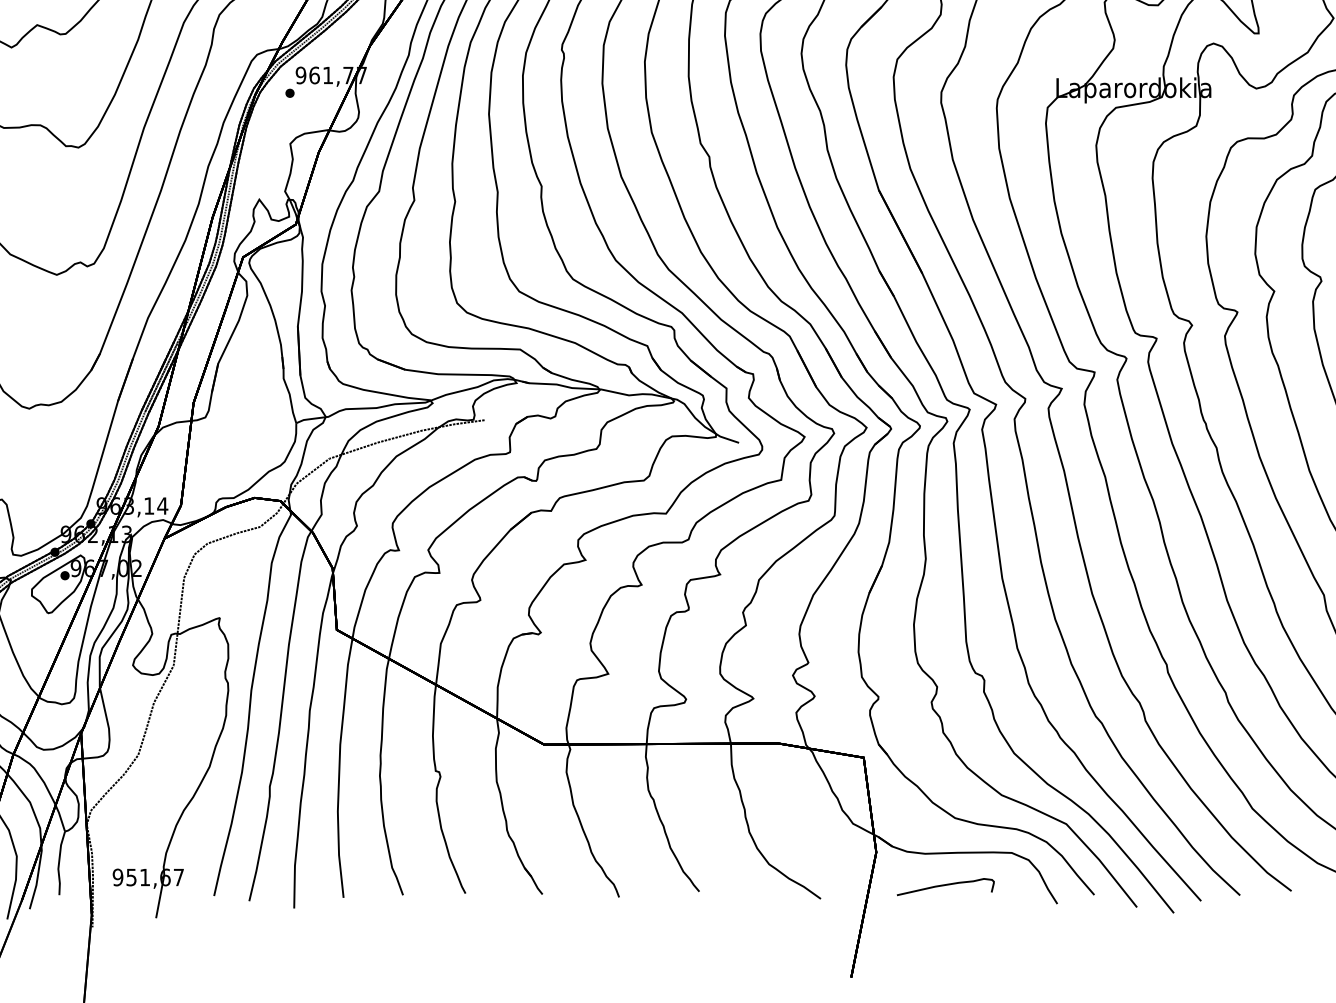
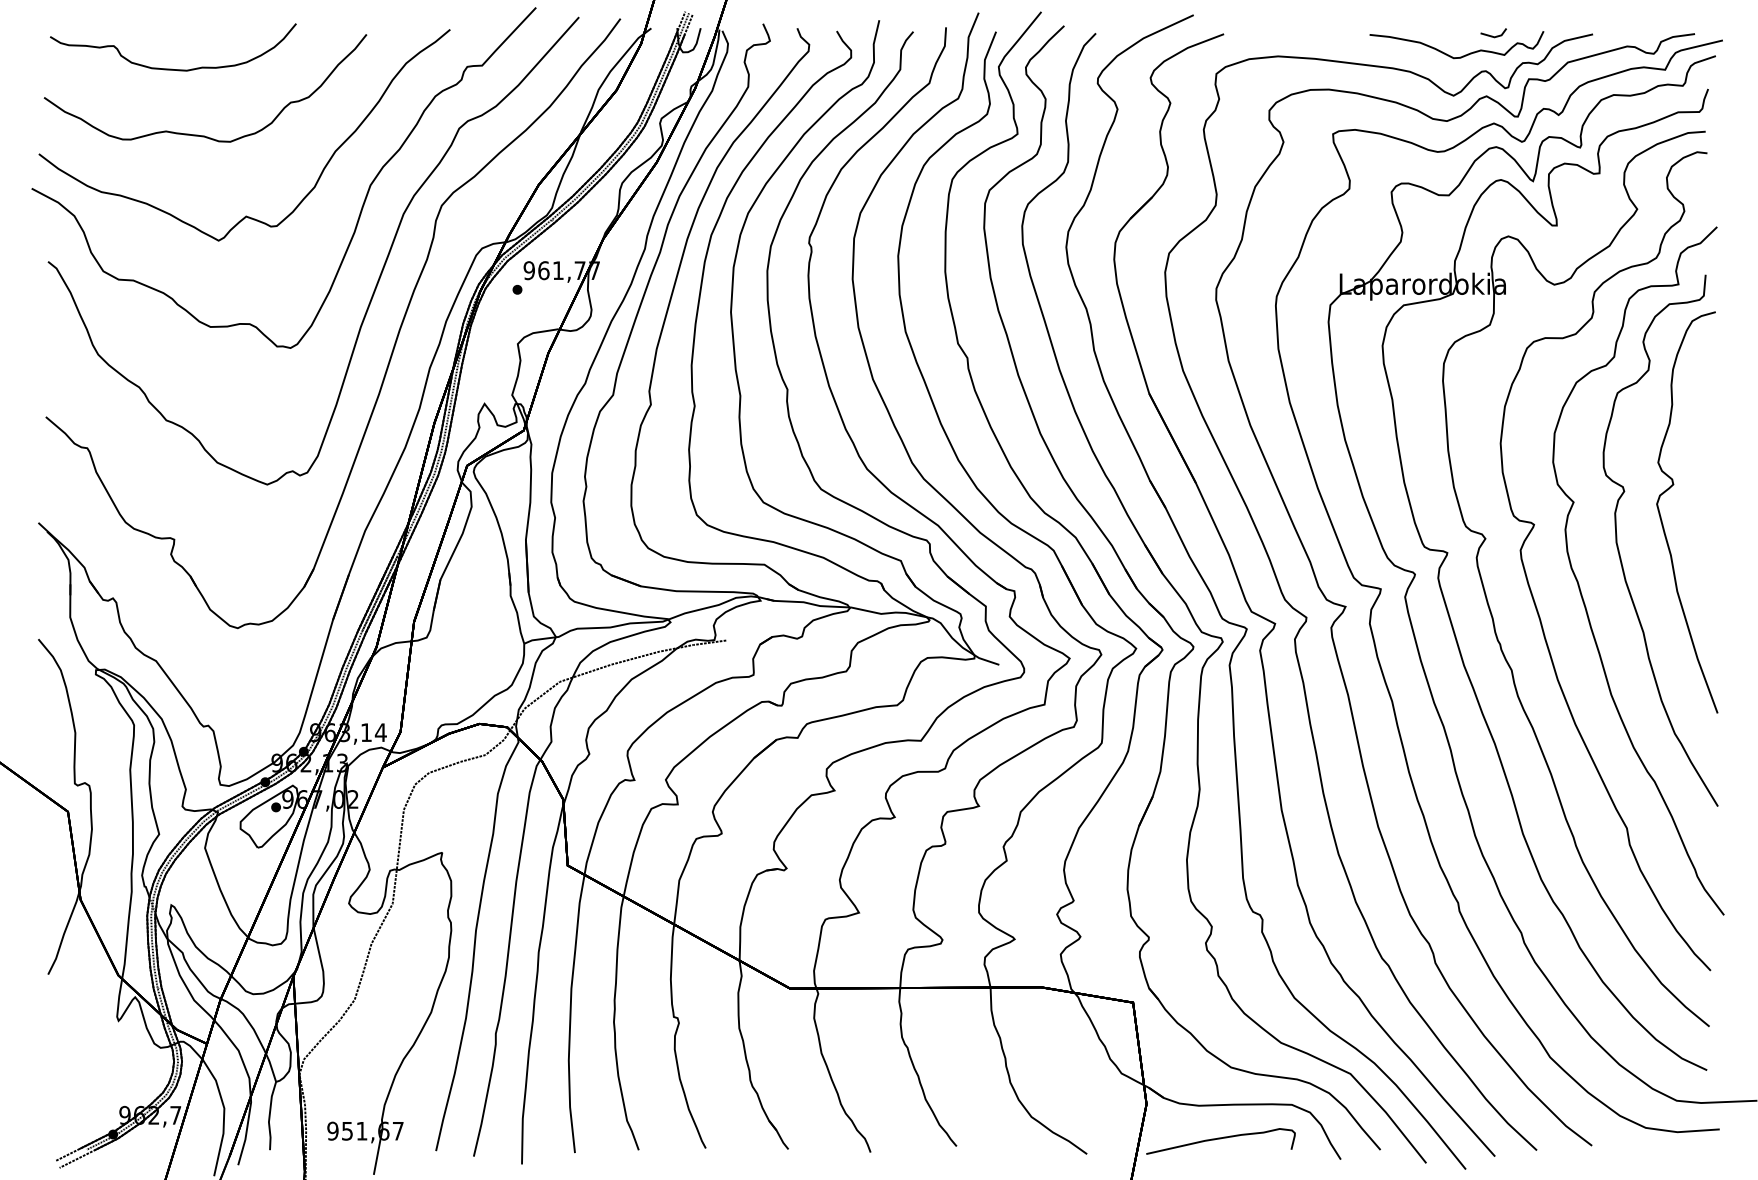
part: (945, 887) -> (1220, 1141), size x1.43

